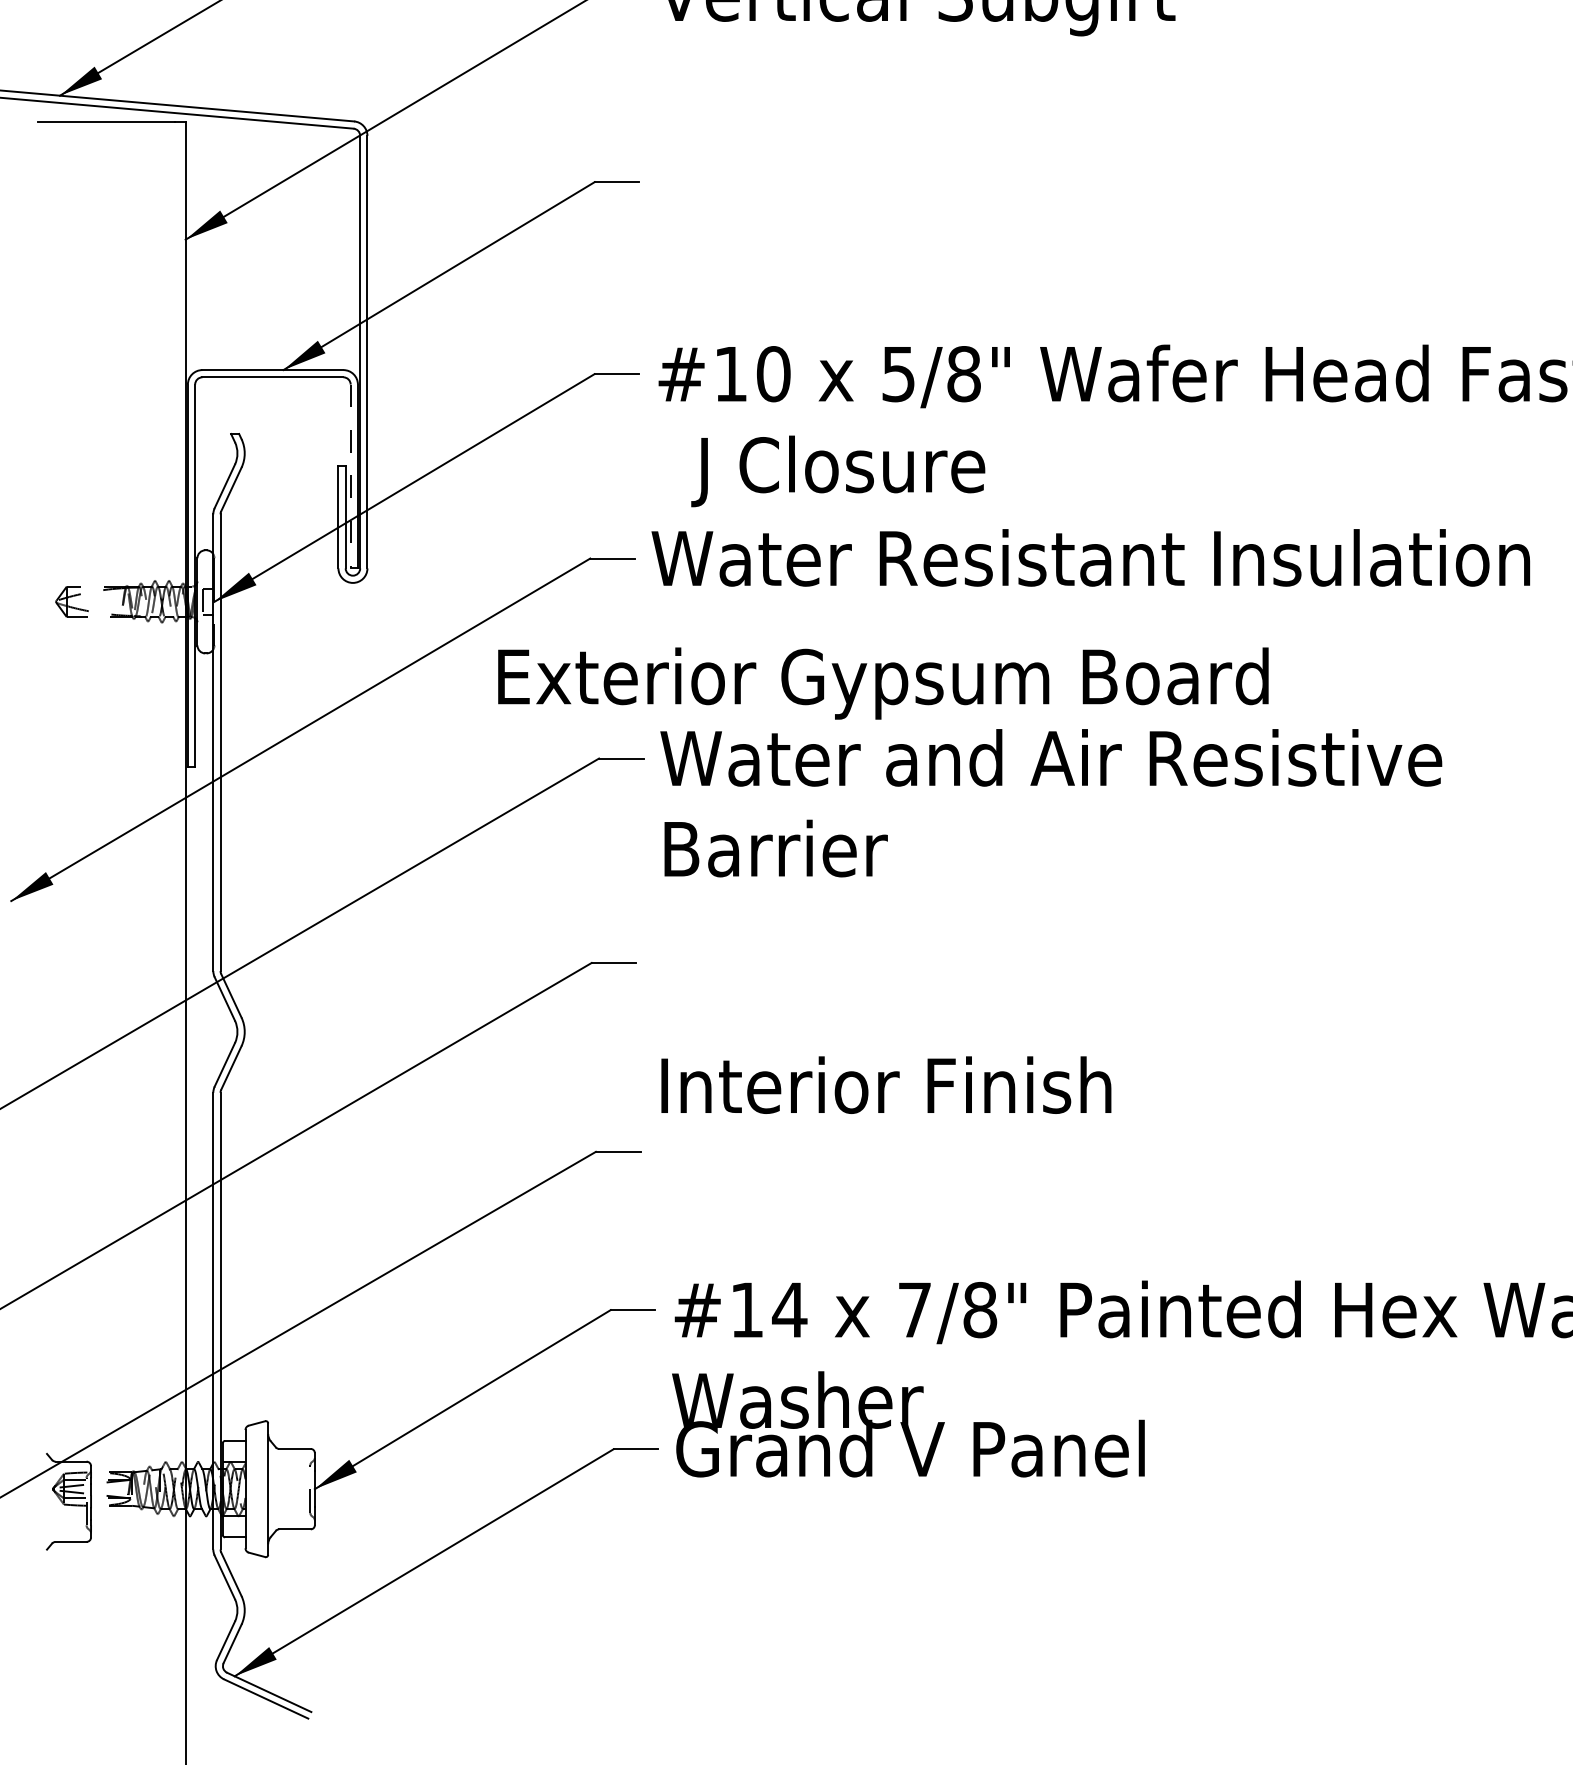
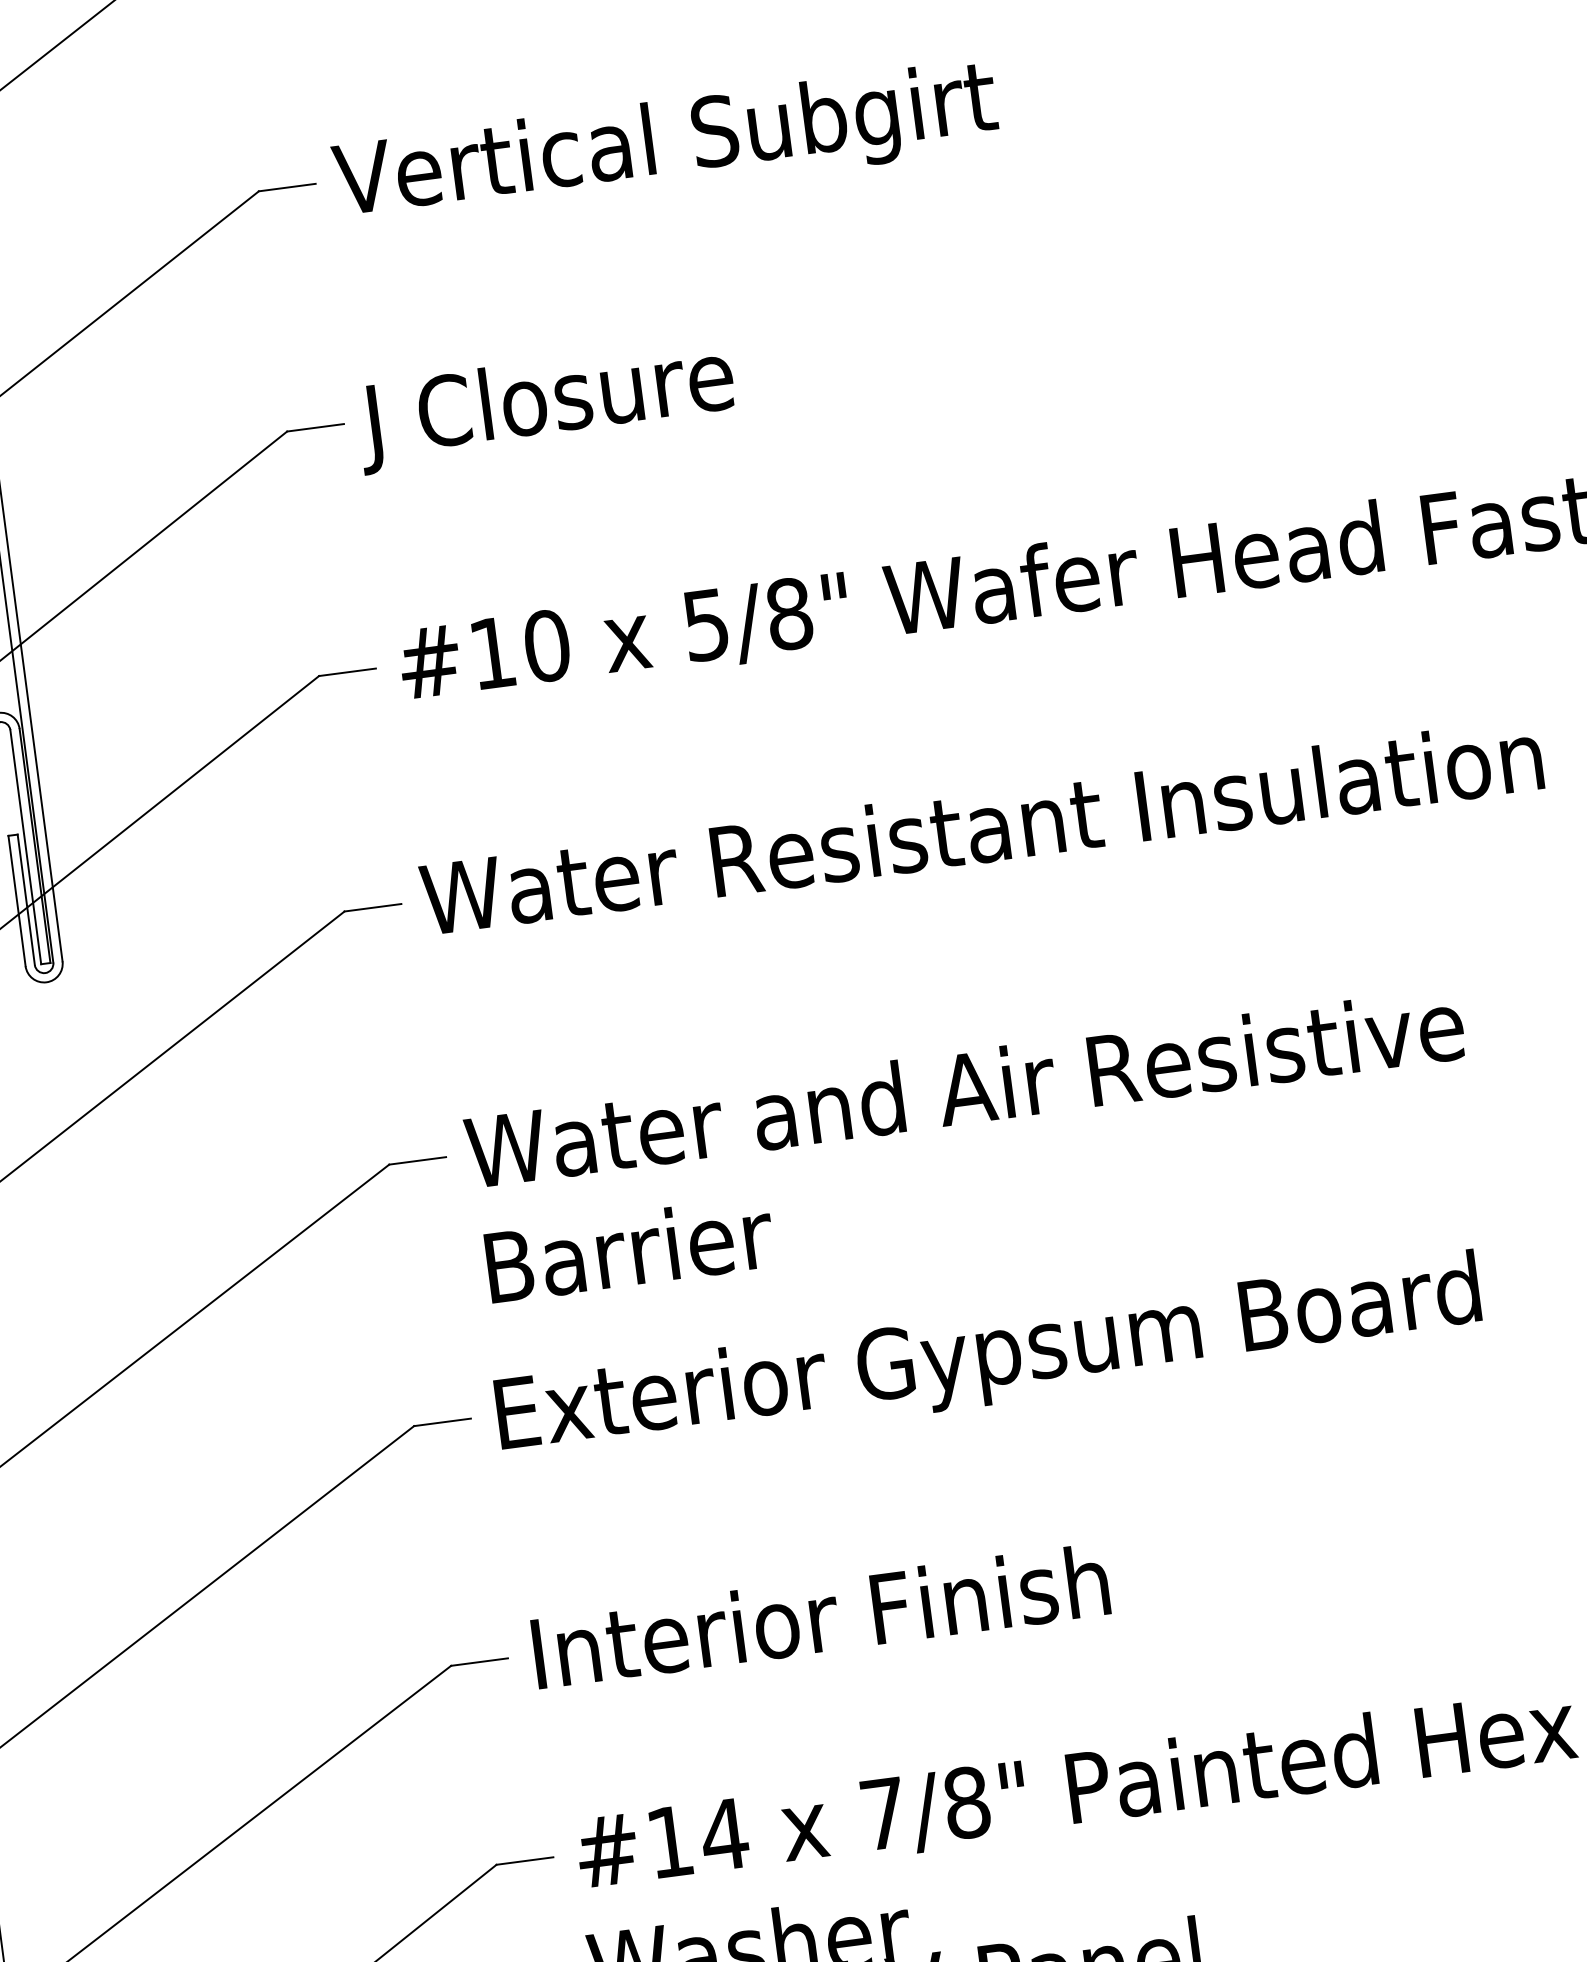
text: (838, 471) -> (546, 405), moved
line: (350, 476) -> (25, 847), dashed -> solid
text: (883, 683) -> (989, 1358), moved
text: (886, 1084) -> (820, 1615), moved

